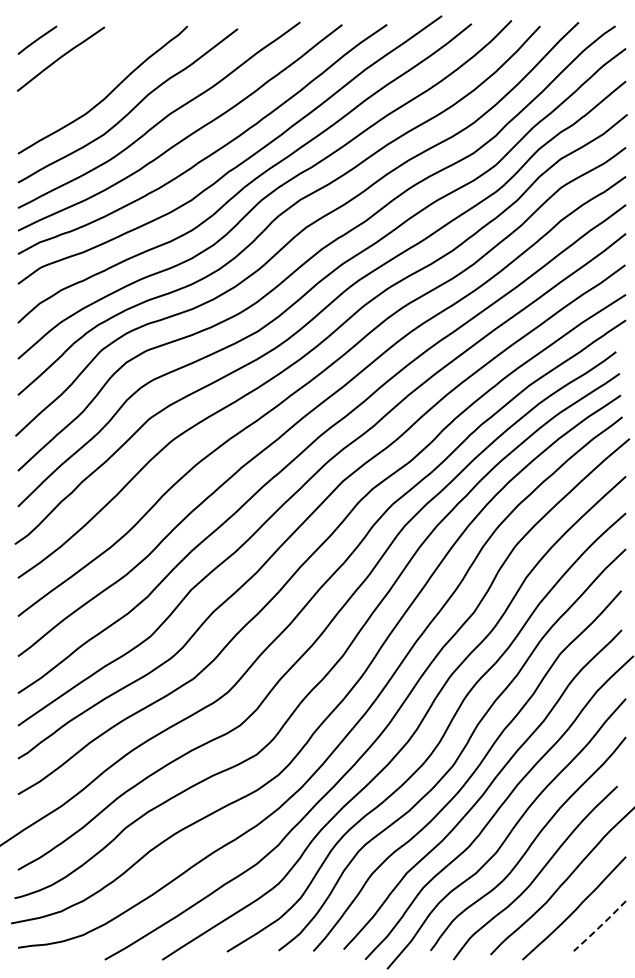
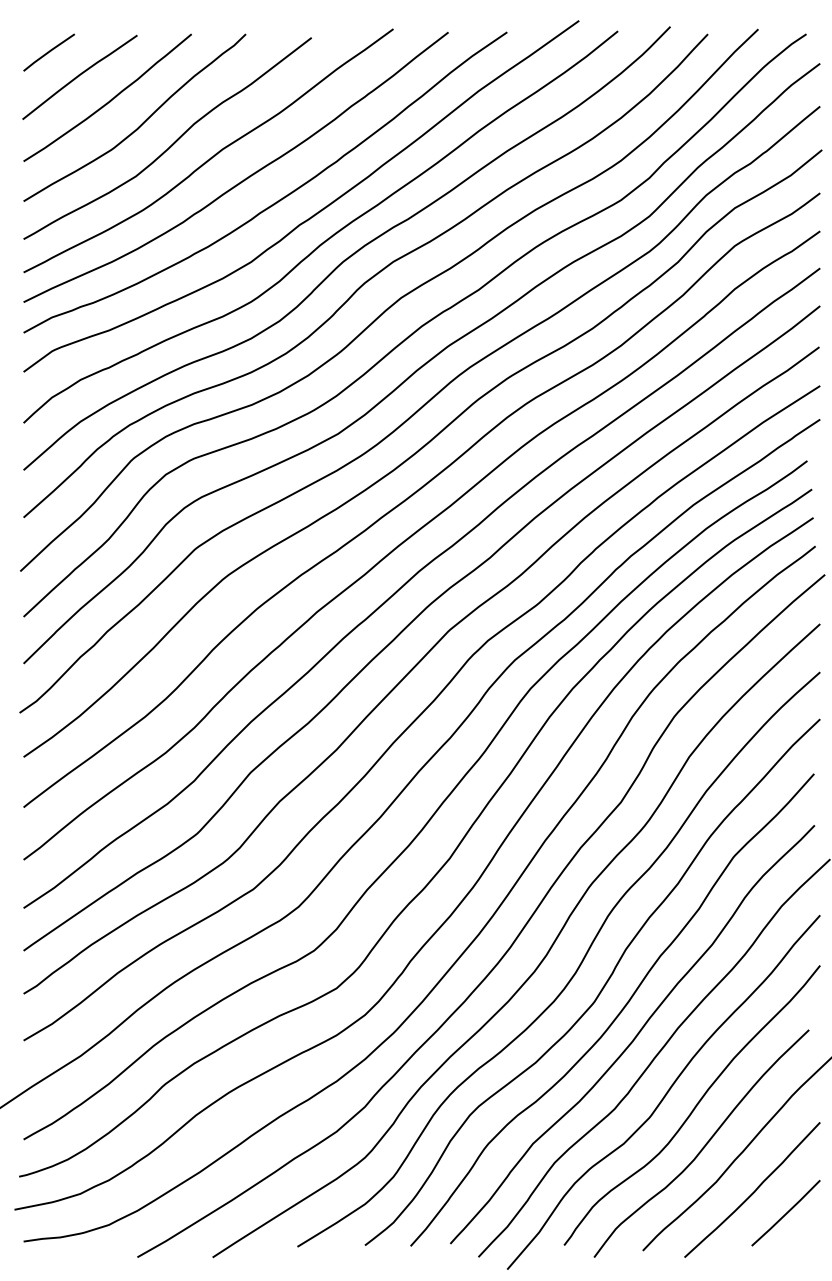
curve: (83, 76) -> (109, 100), added
line: (599, 926) -> (785, 1213), dashed -> solid

